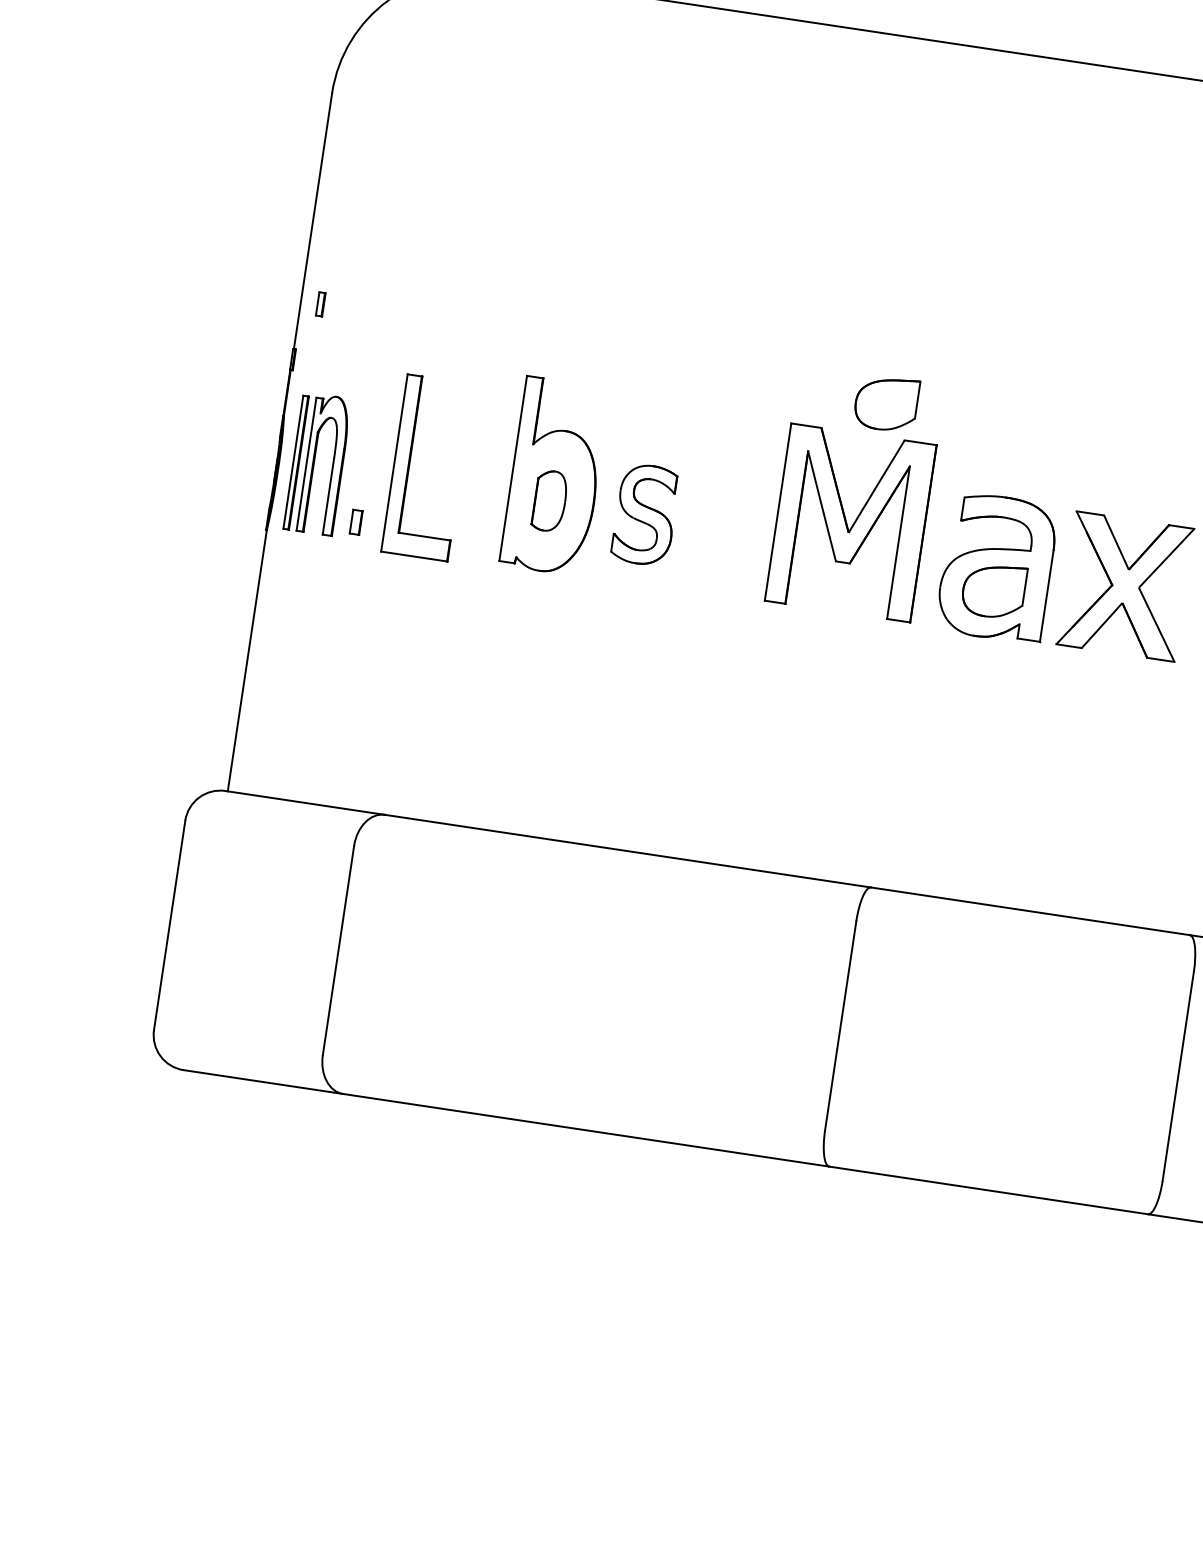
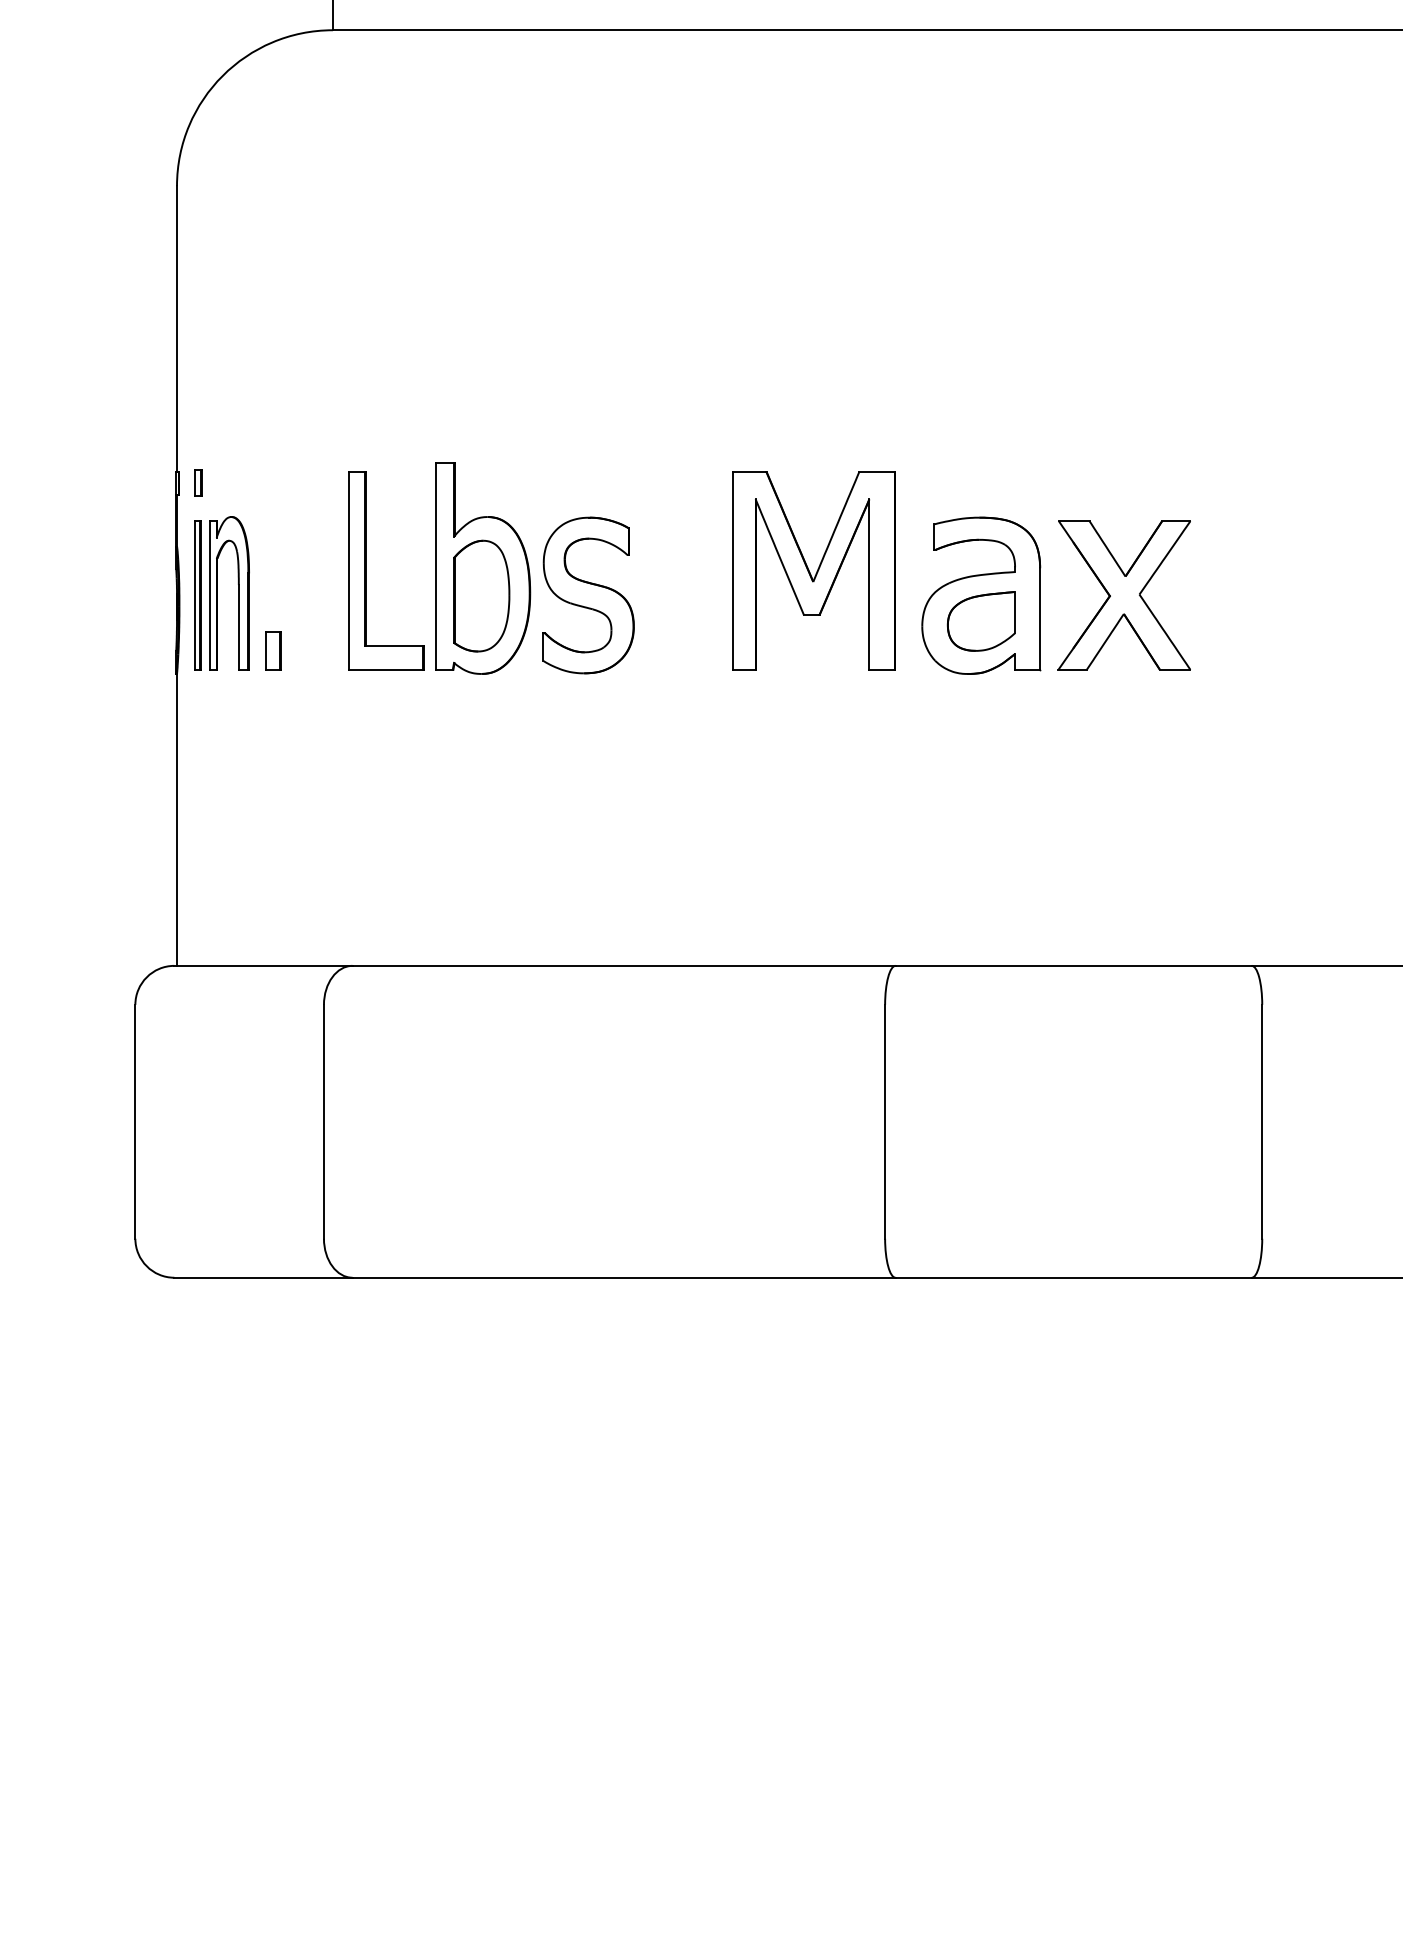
part: (321, 303) -> (198, 482), moved
part: (885, 403) -> (832, 434), removed
part: (409, 464) -> (366, 570), moved
part: (549, 500) -> (481, 595), size x1.67
part: (645, 514) -> (588, 595), size x1.43
part: (356, 521) -> (273, 650), size x1.43

